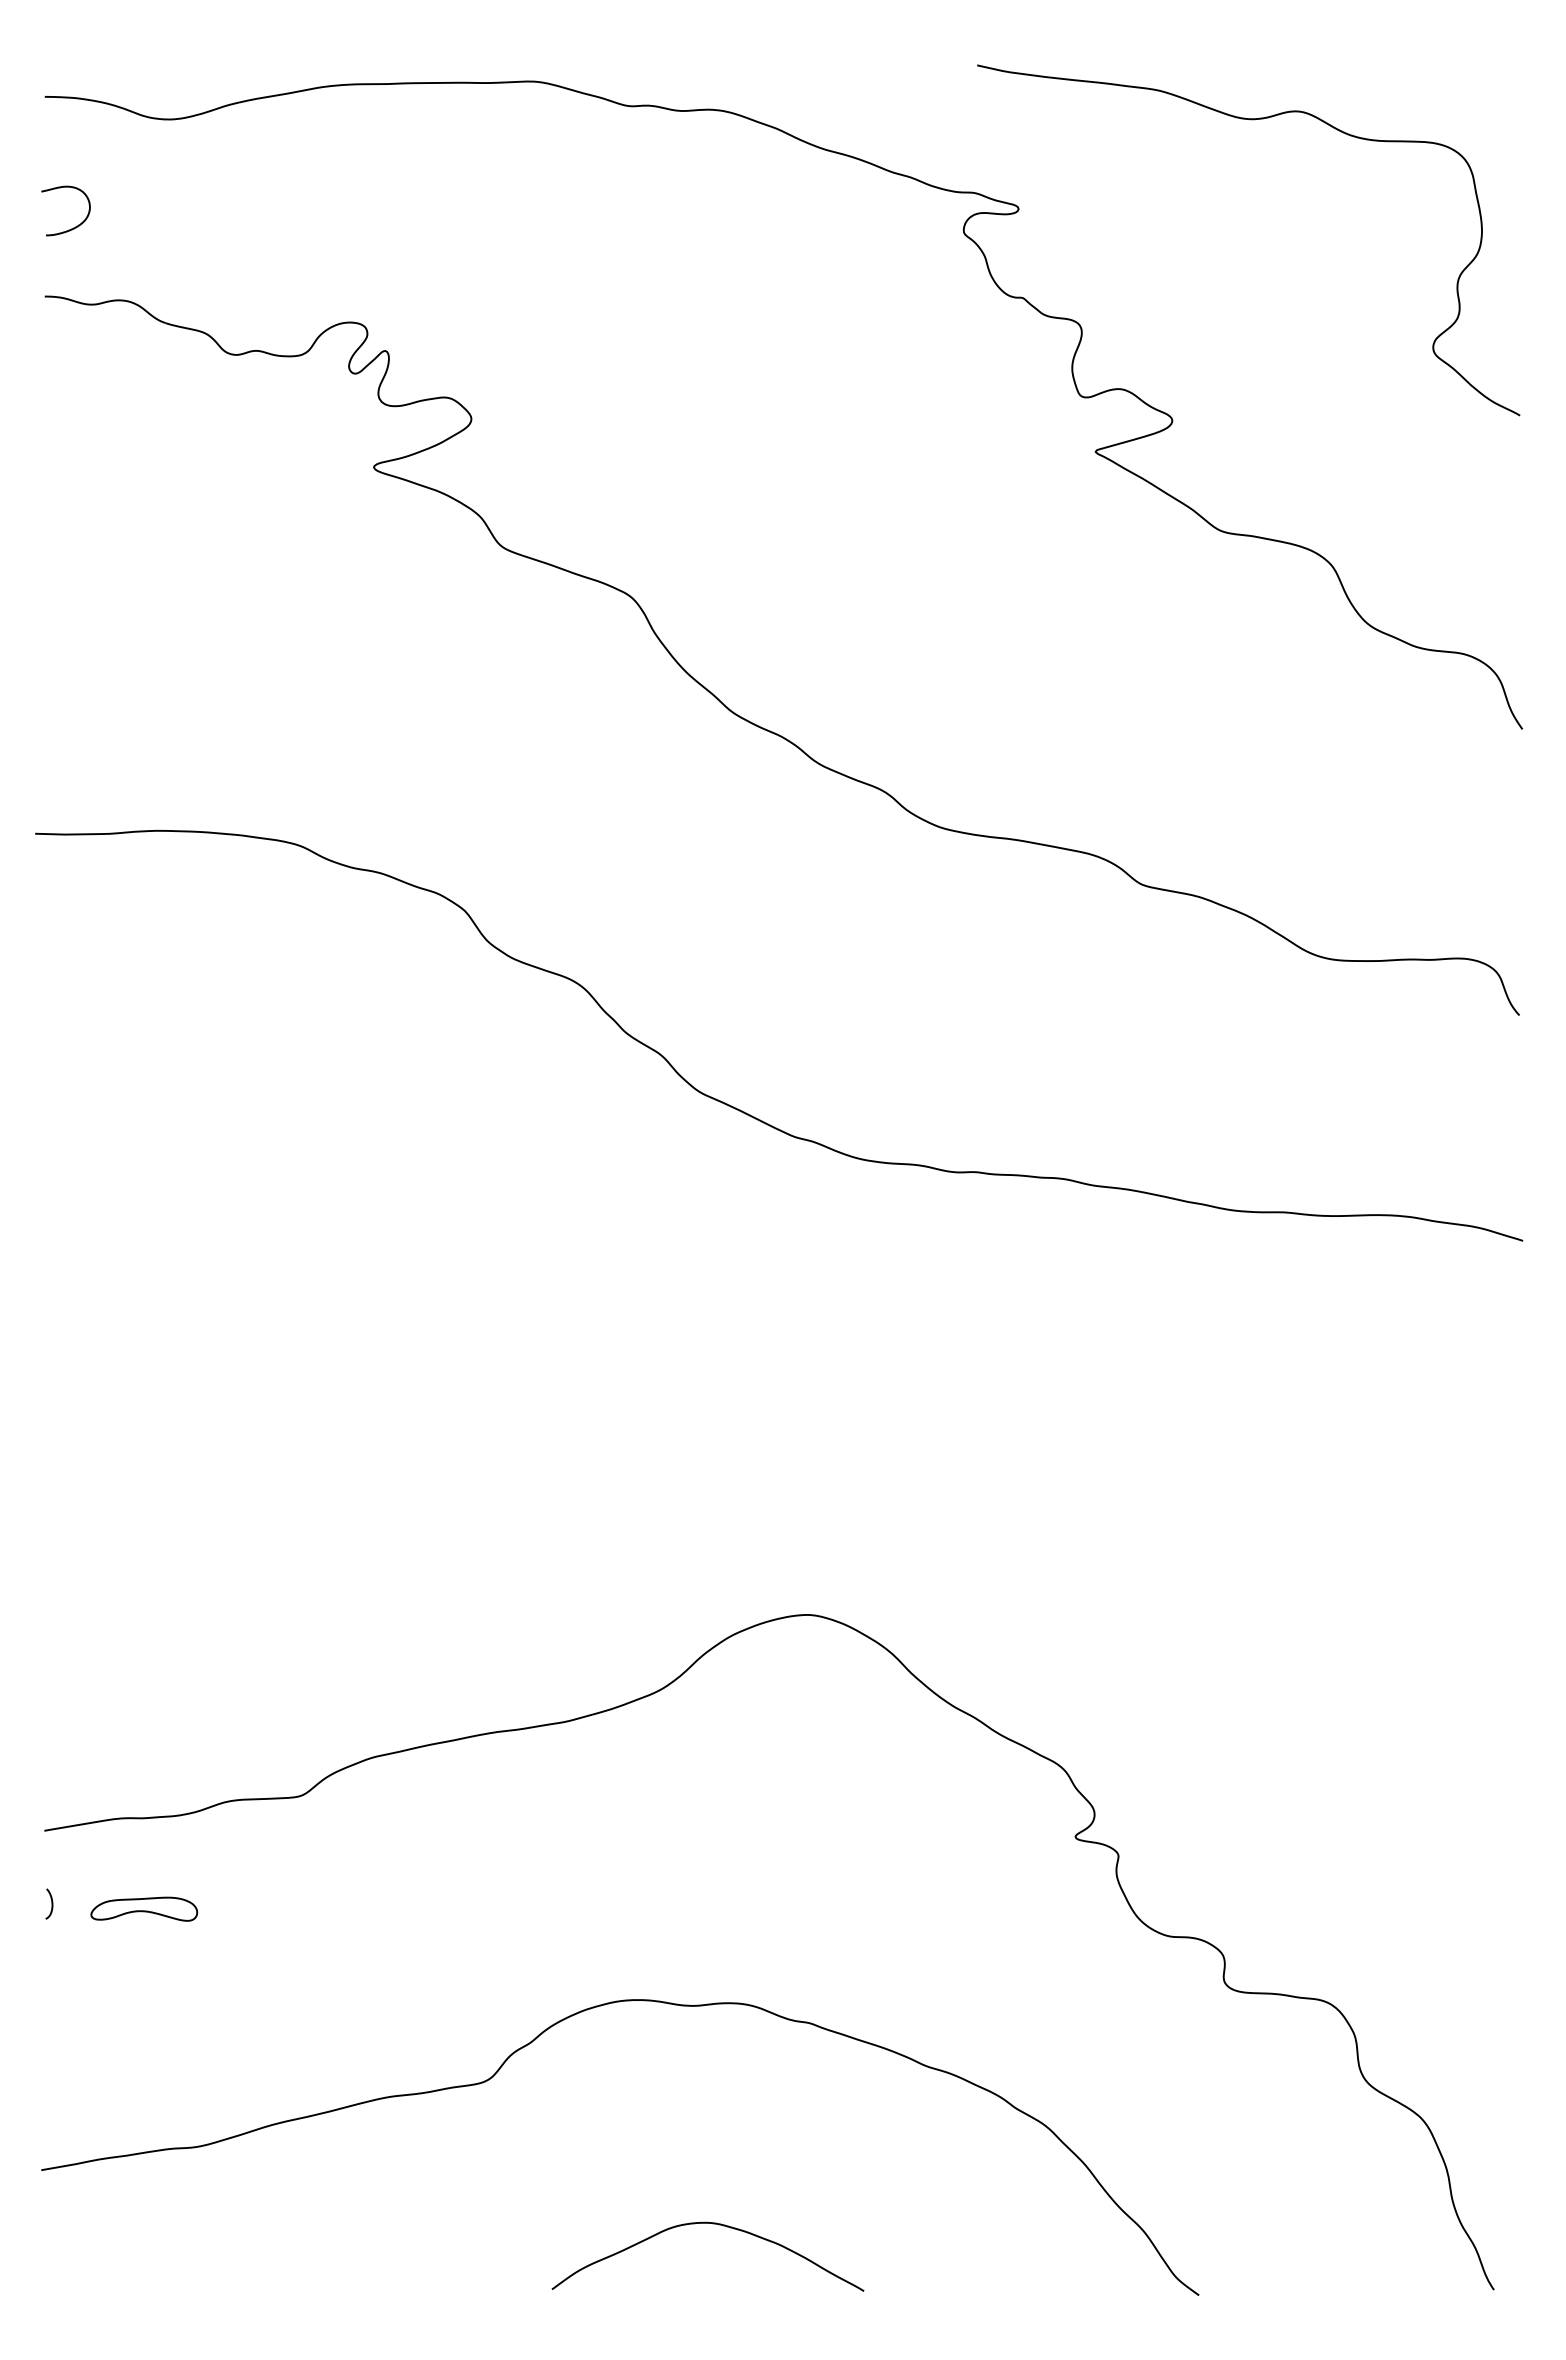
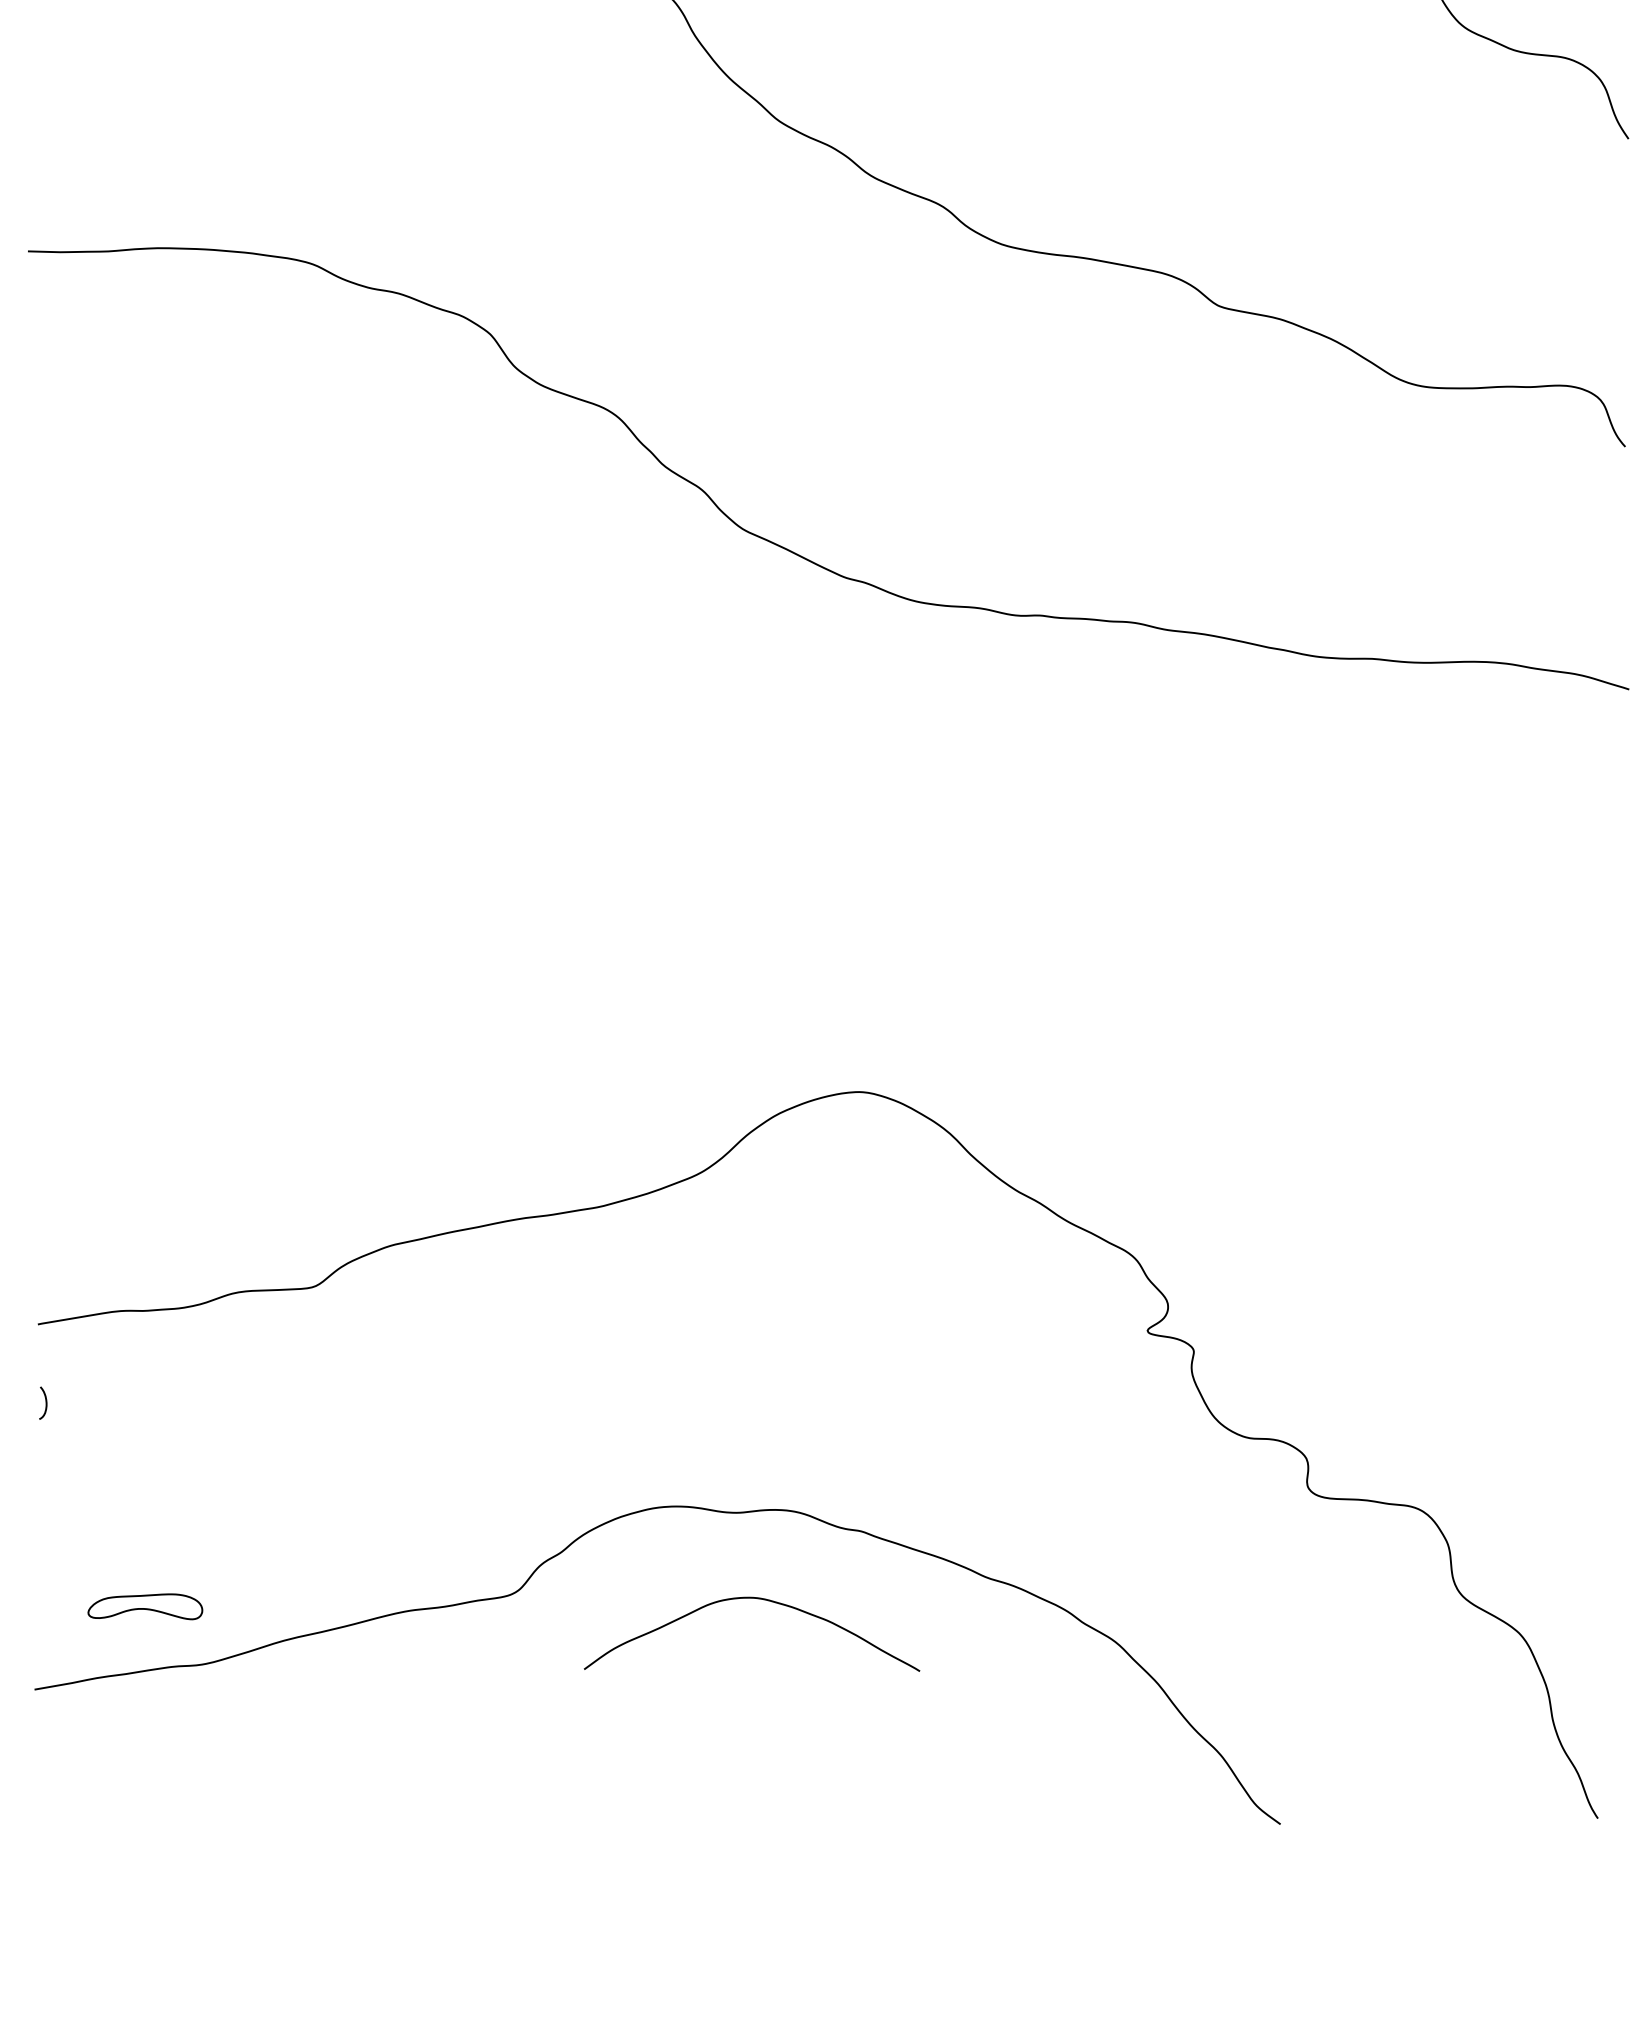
part: (144, 1908) -> (145, 1606), moved
curve: (712, 2224) -> (756, 1599), moved

